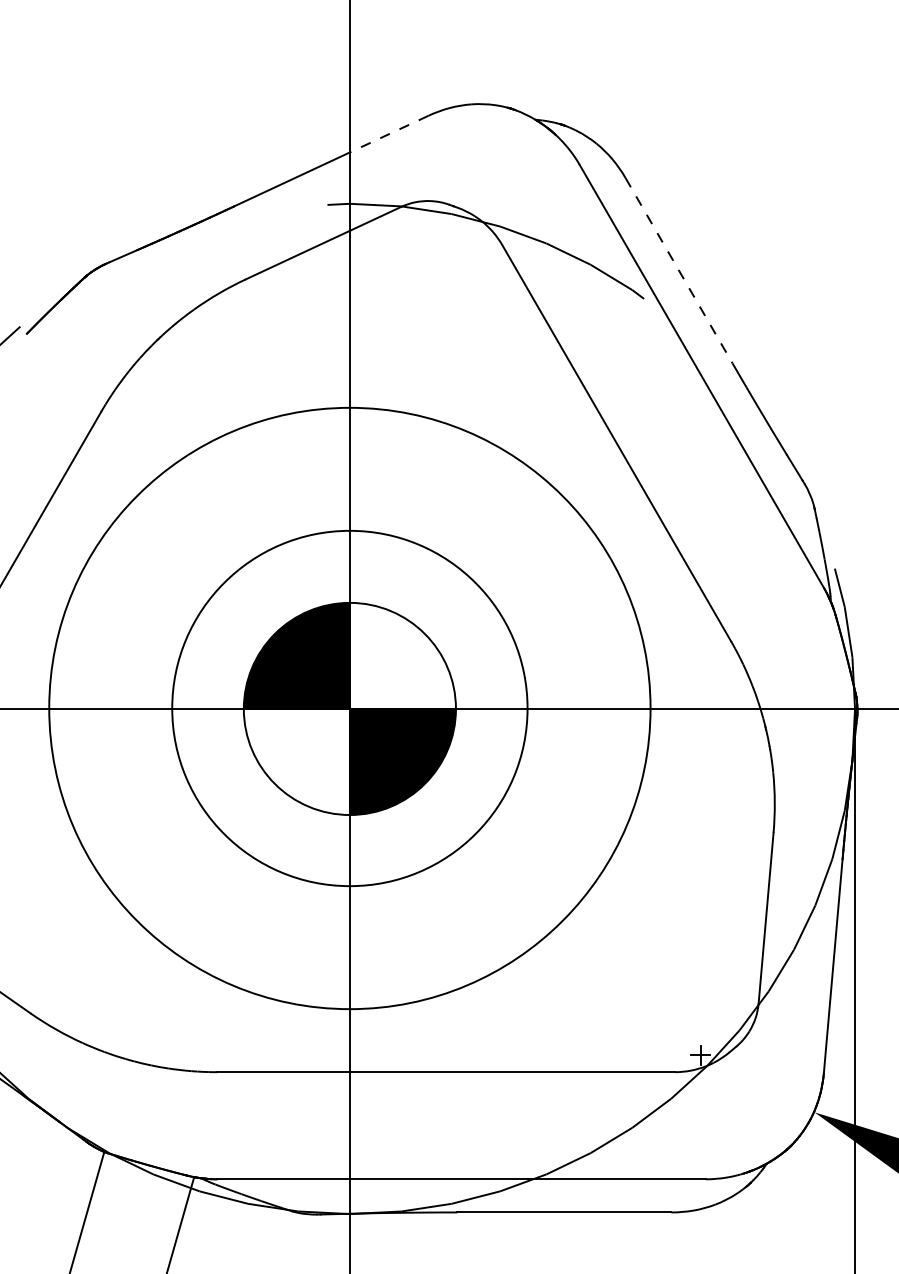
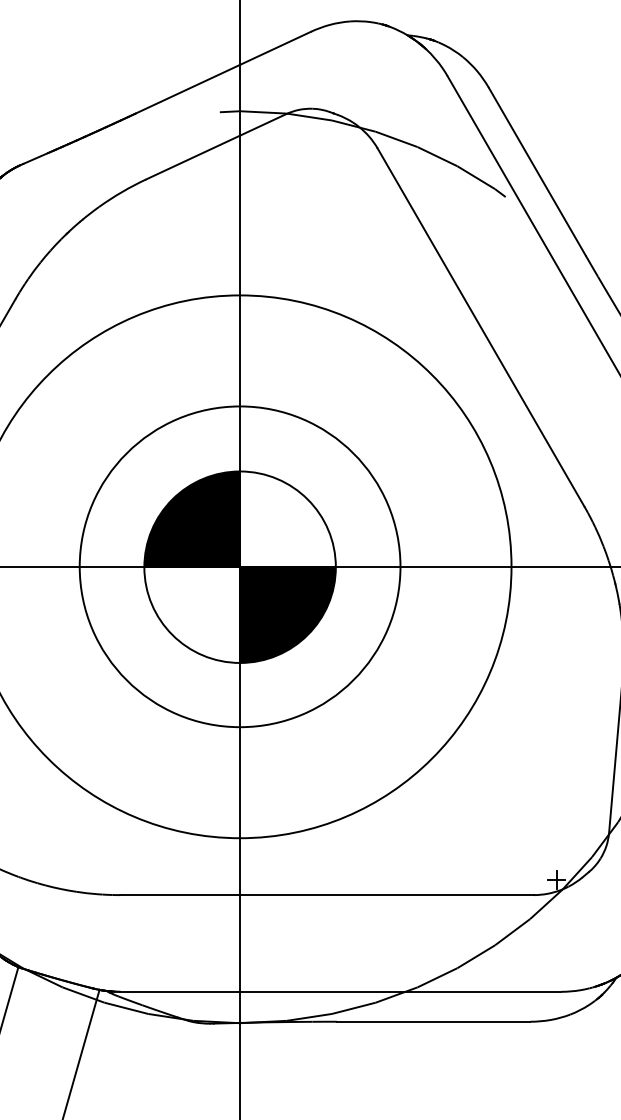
line: (388, 134) -> (274, 48), dashed -> solid
line: (679, 271) -> (537, 172), dashed -> solid

